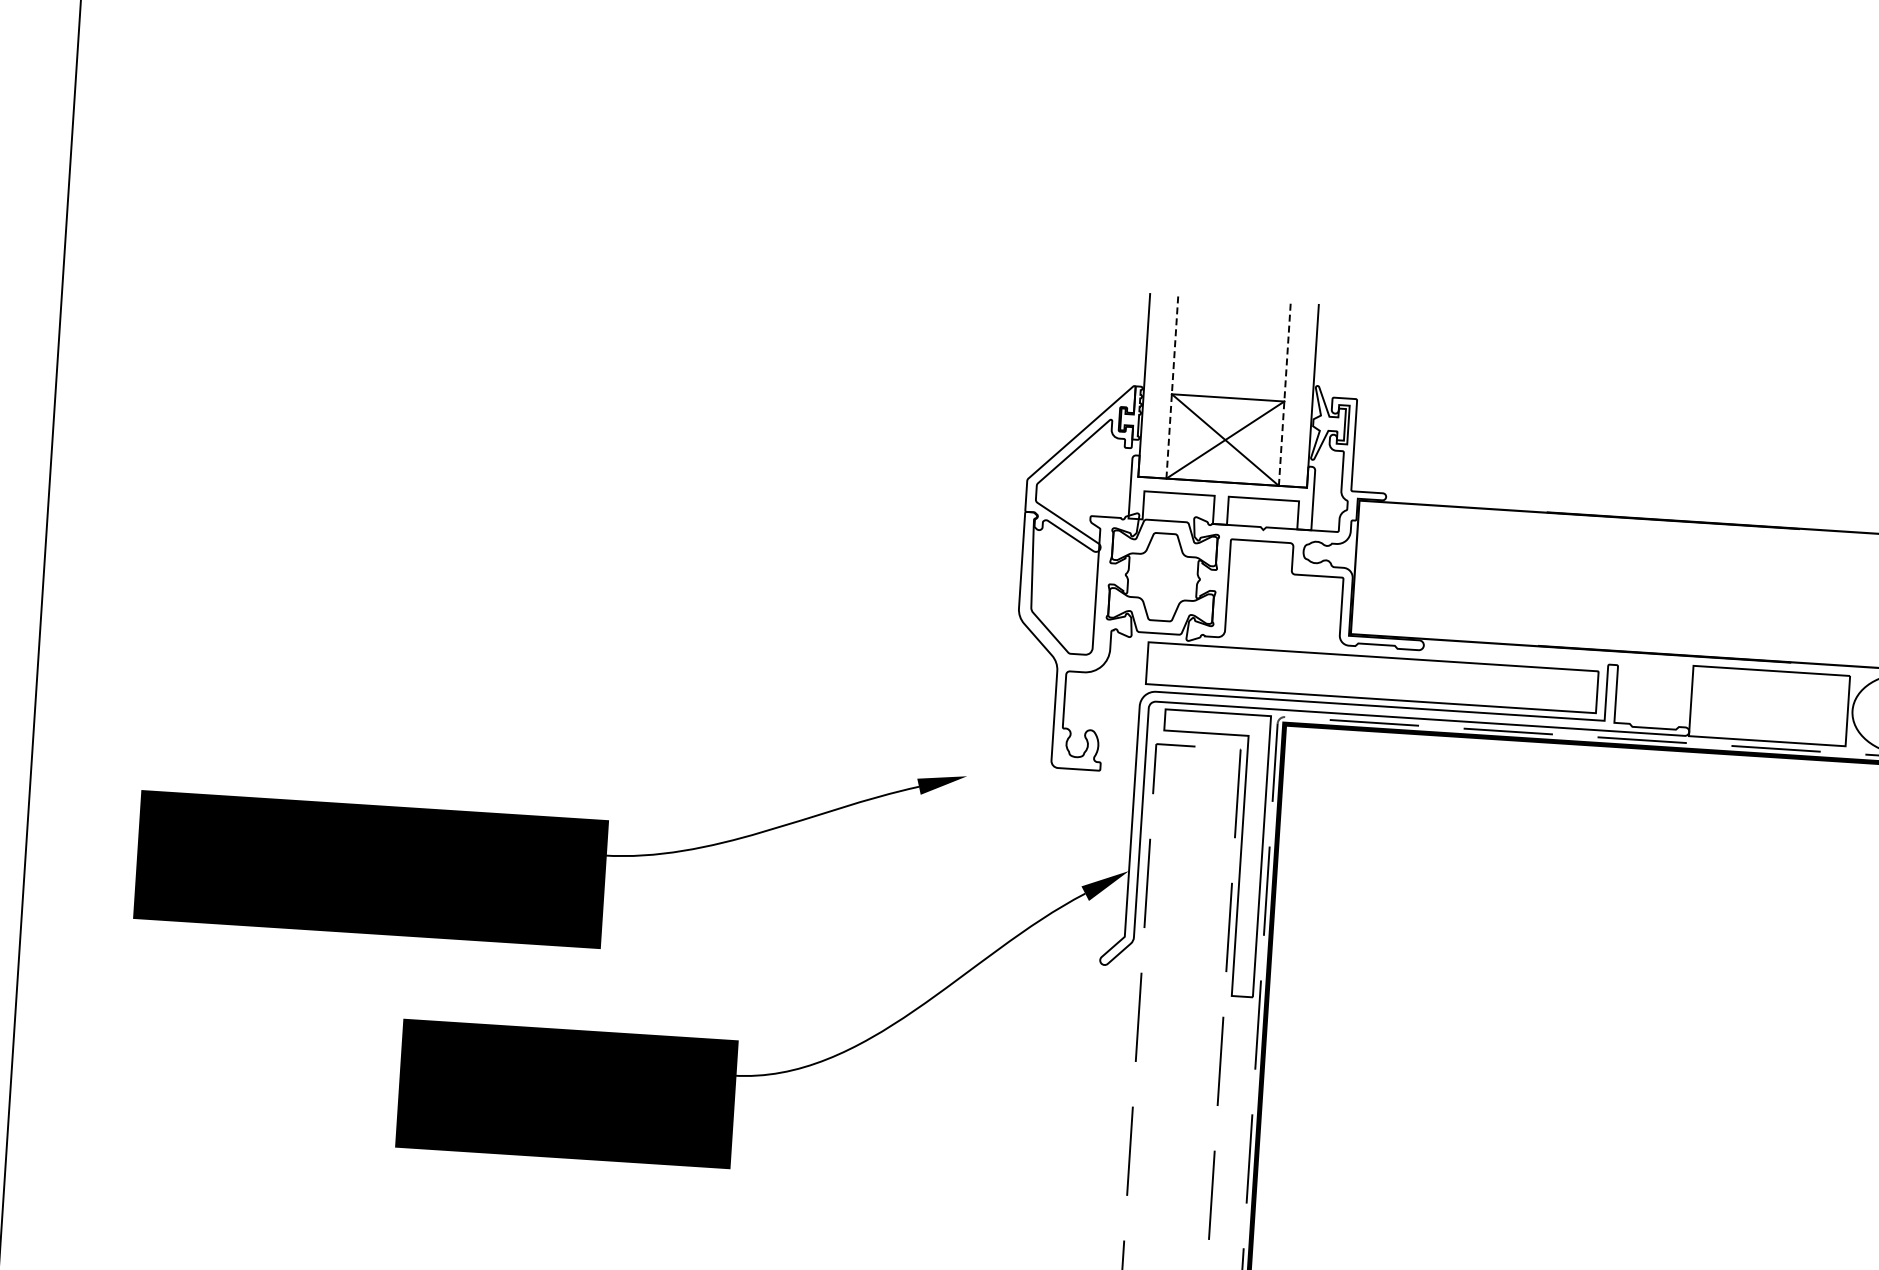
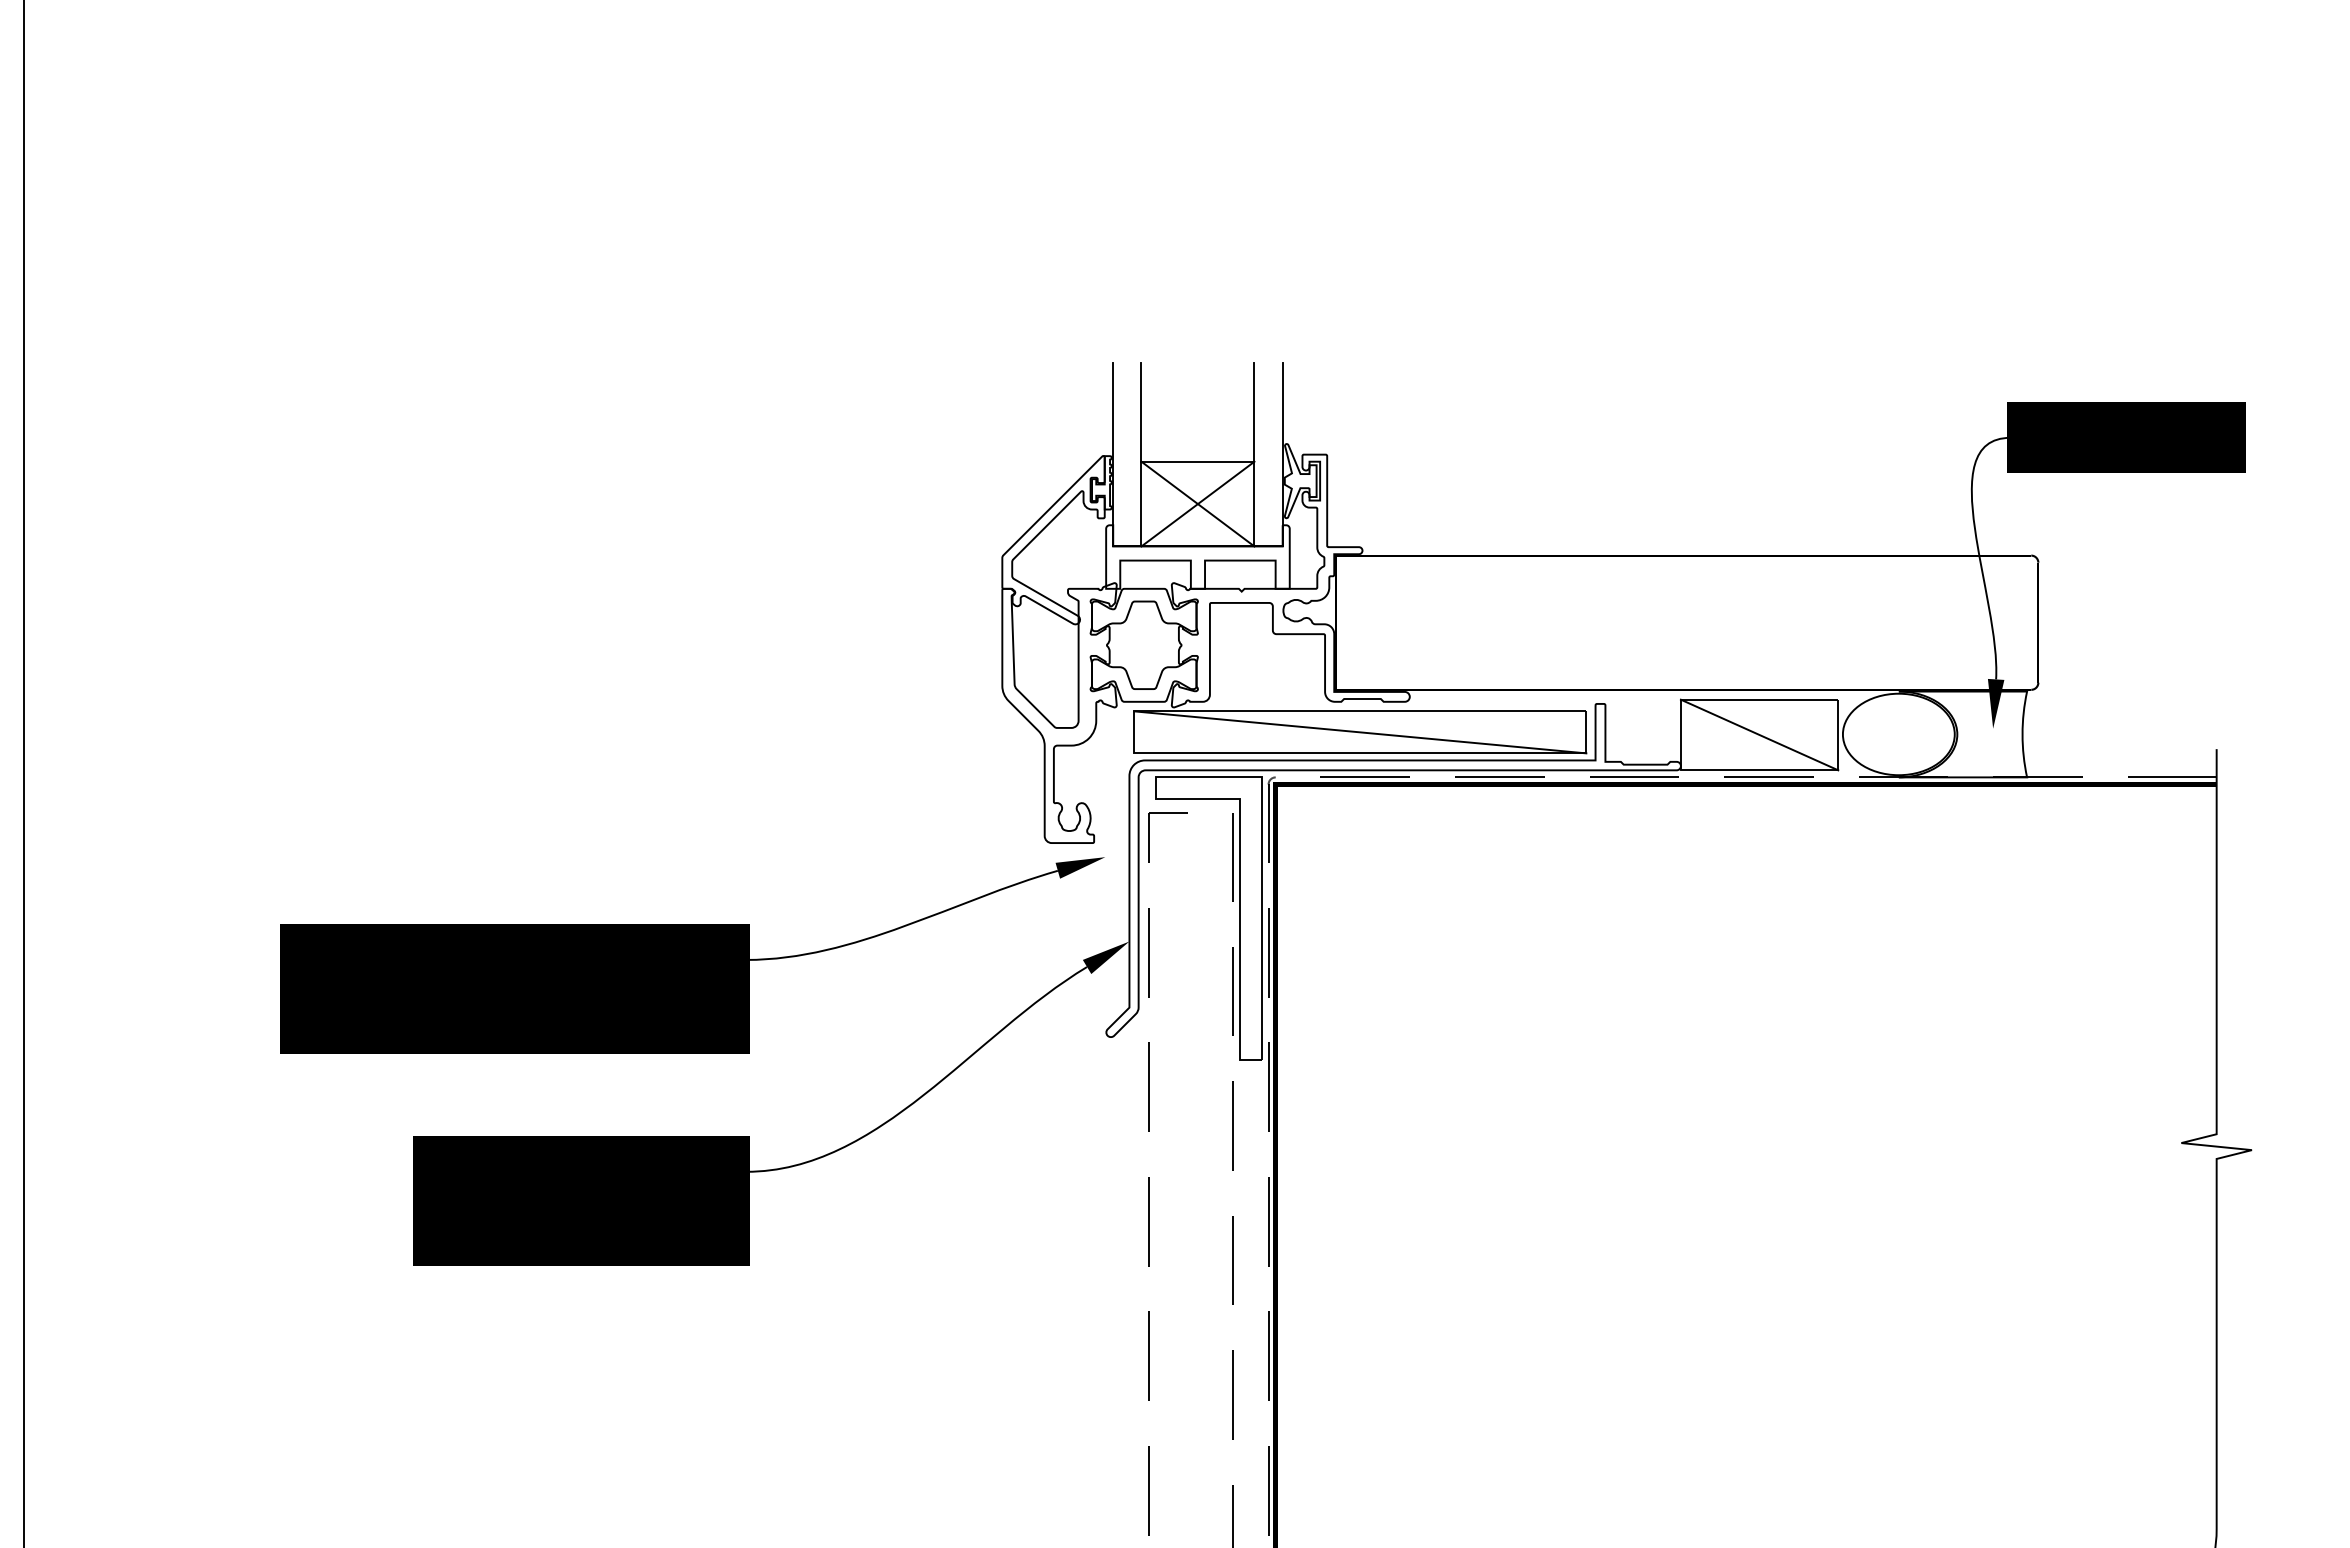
line: (1172, 387) -> (1141, 454), dashed -> solid
line: (1284, 394) -> (1254, 454), dashed -> solid
line: (1372, 677) -> (1360, 732), added
line: (1769, 705) -> (1759, 734), added
part: (549, 847) -> (692, 955), moved

